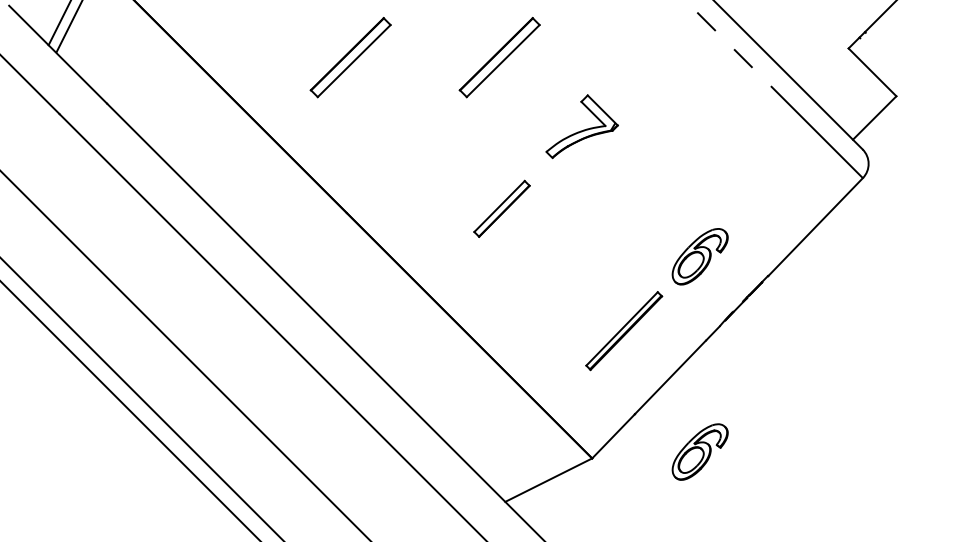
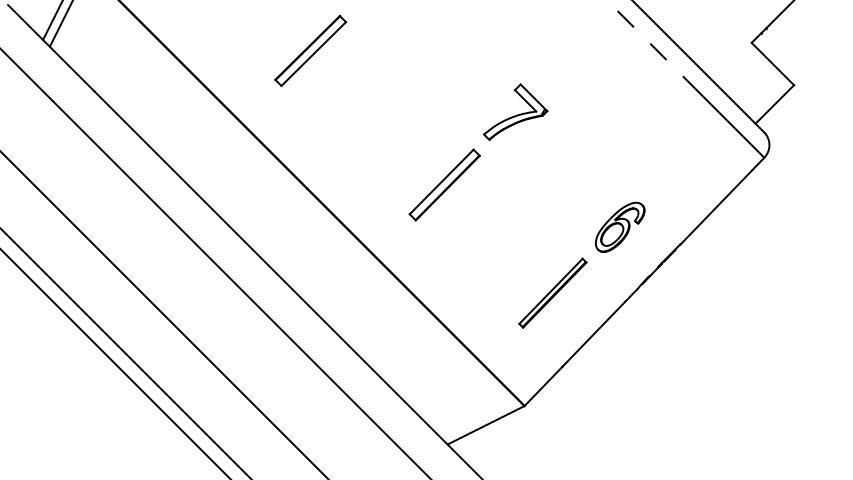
part: (499, 57) -> (442, 50), removed
part: (501, 208) -> (444, 184), size x1.43
part: (699, 451) -> (619, 399), removed

